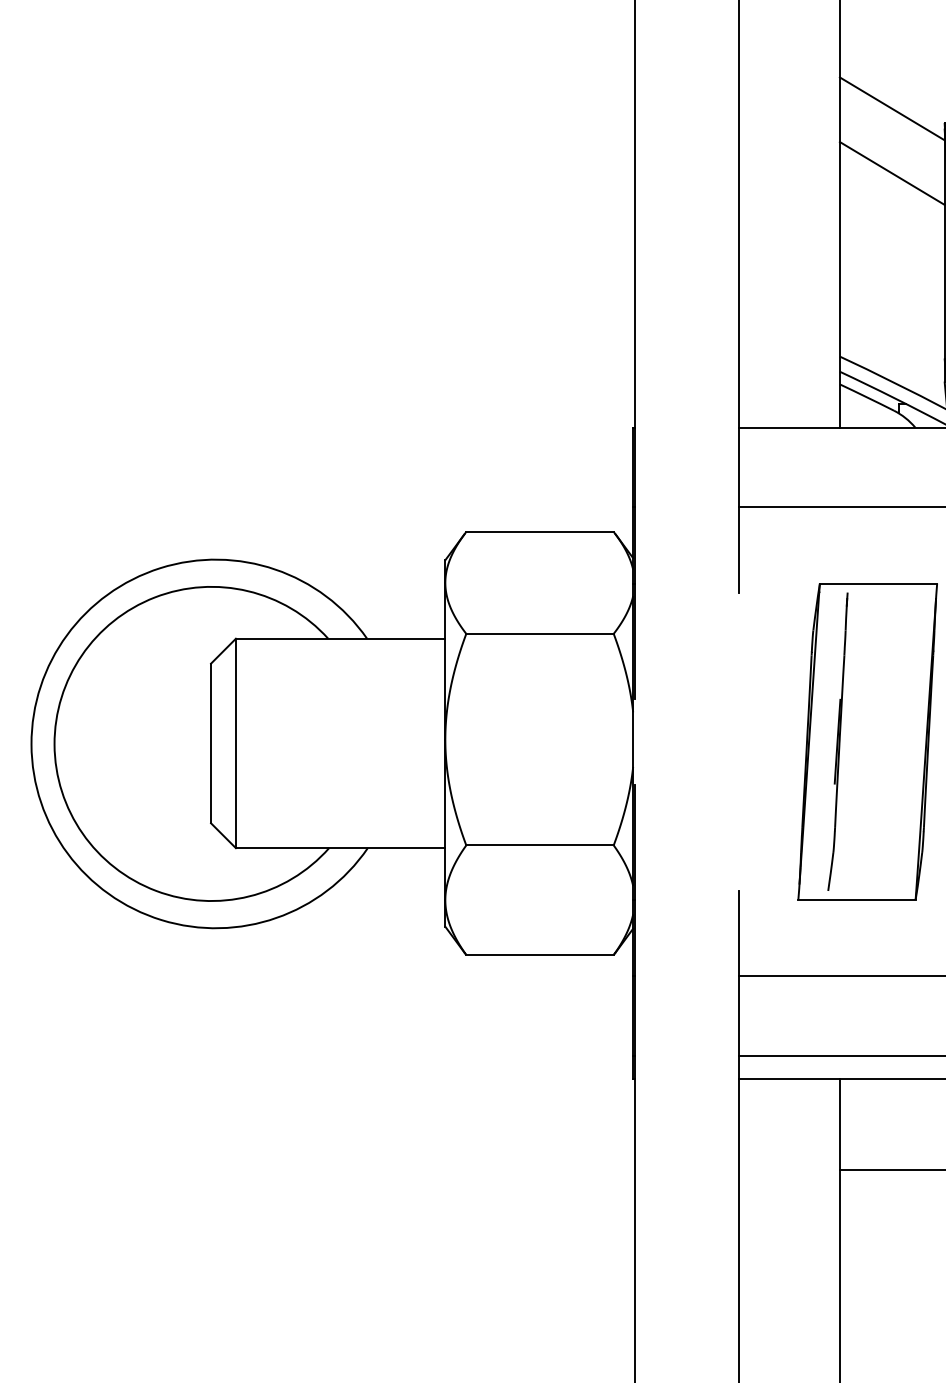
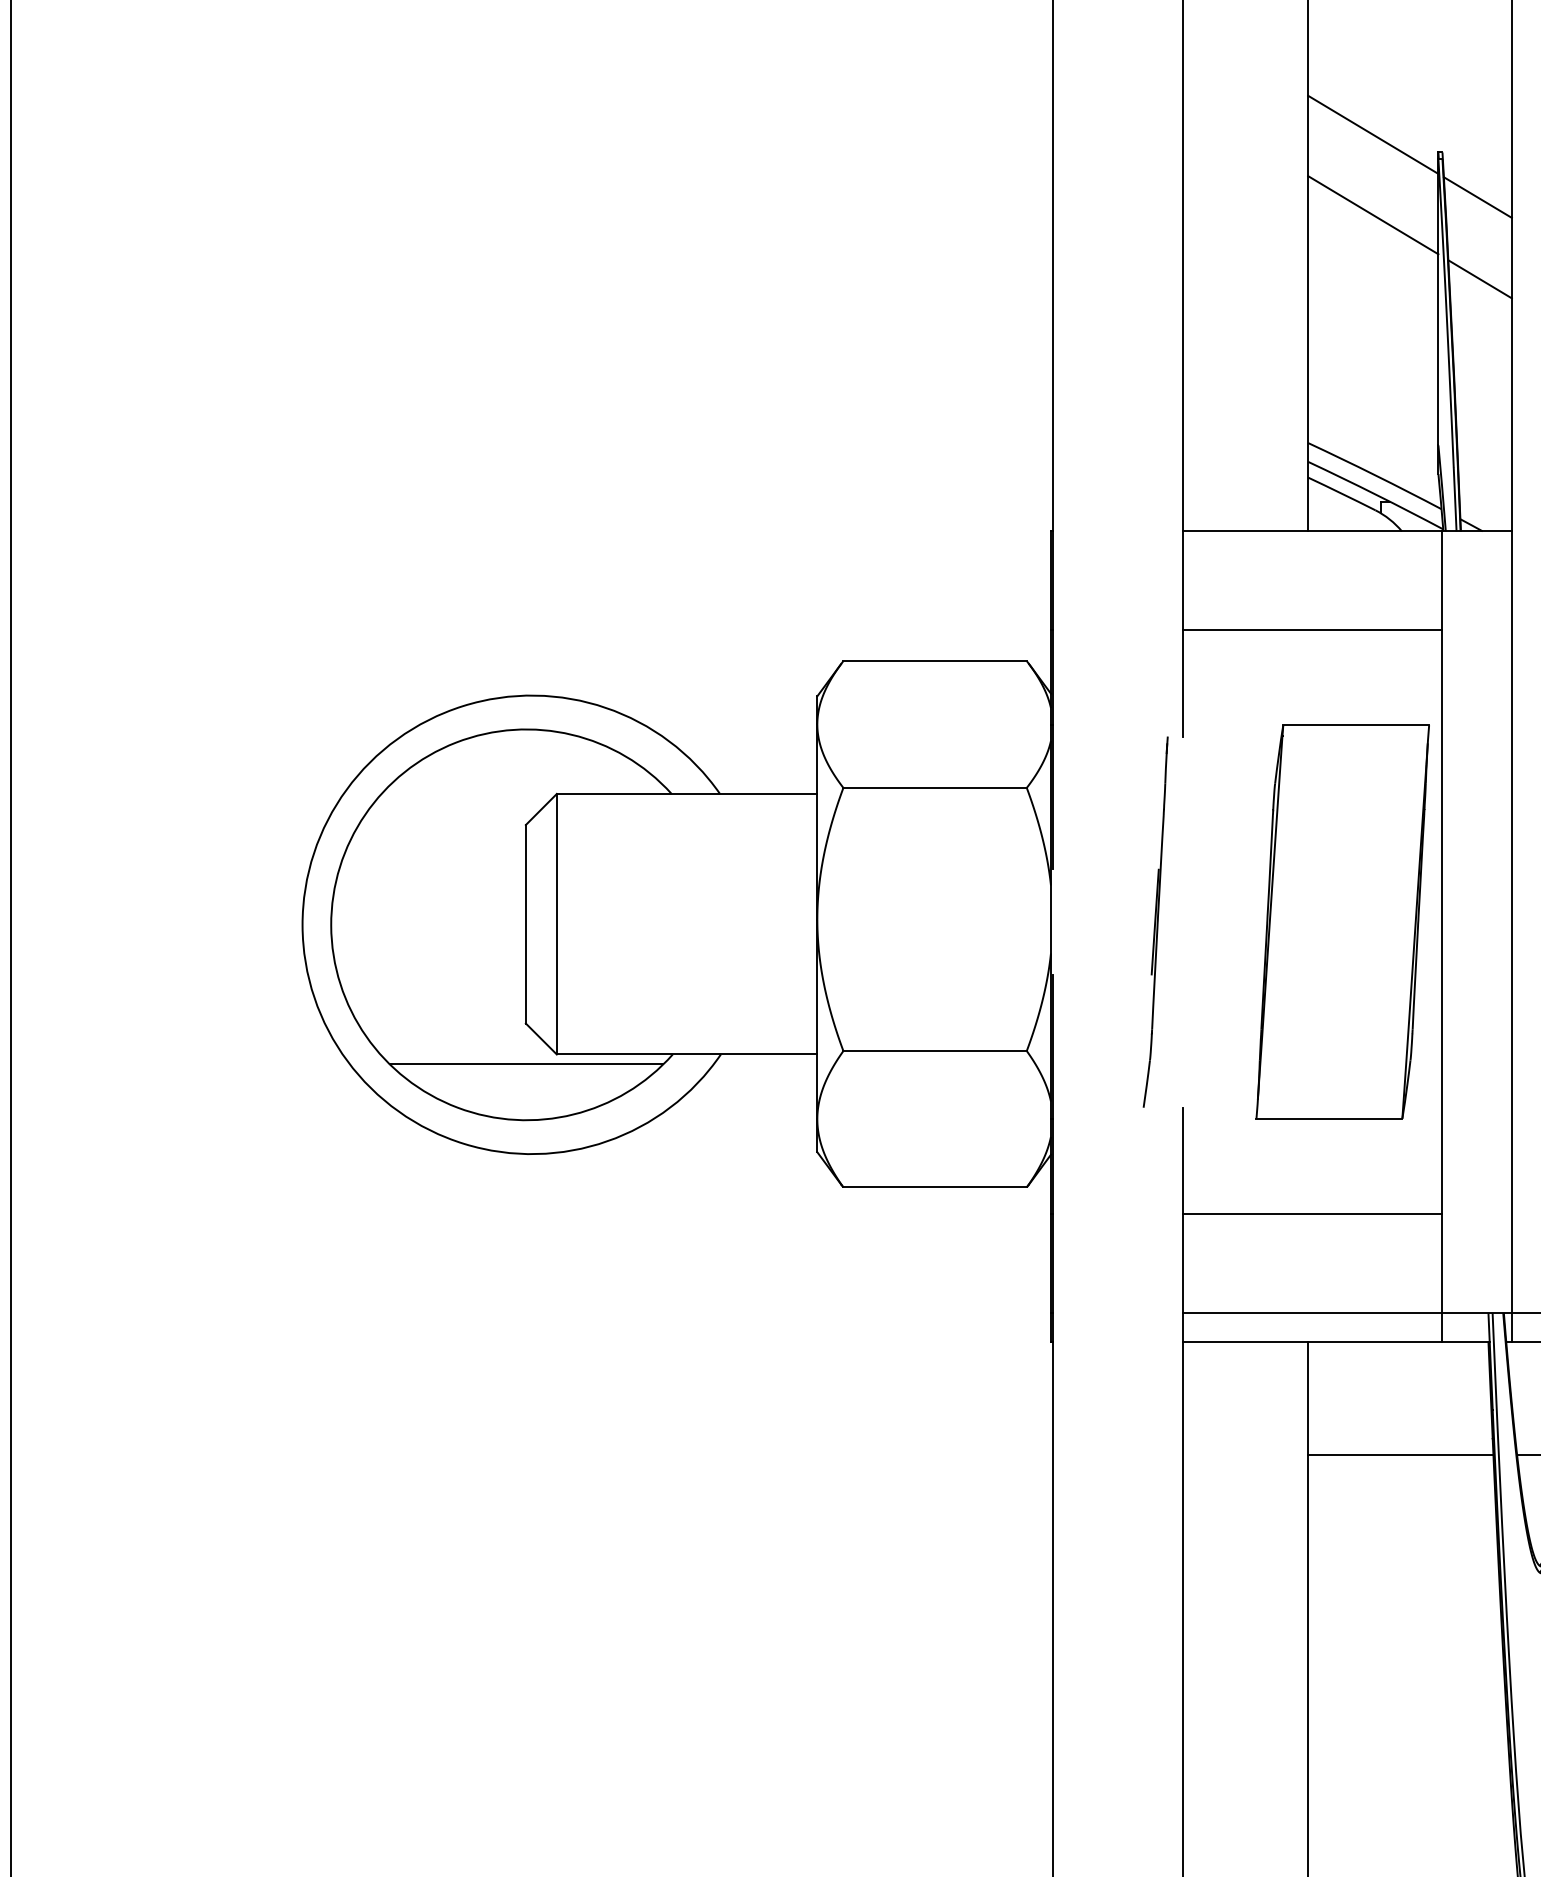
part: (837, 741) -> (1155, 921), moved
line: (211, 856) -> (526, 1064), added

